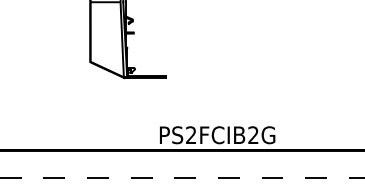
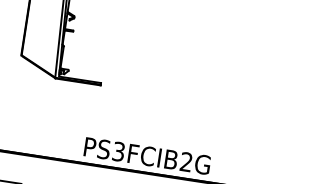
text: (191, 135) -> (119, 152), PS2FCIB2G -> PS3FCIB2G

